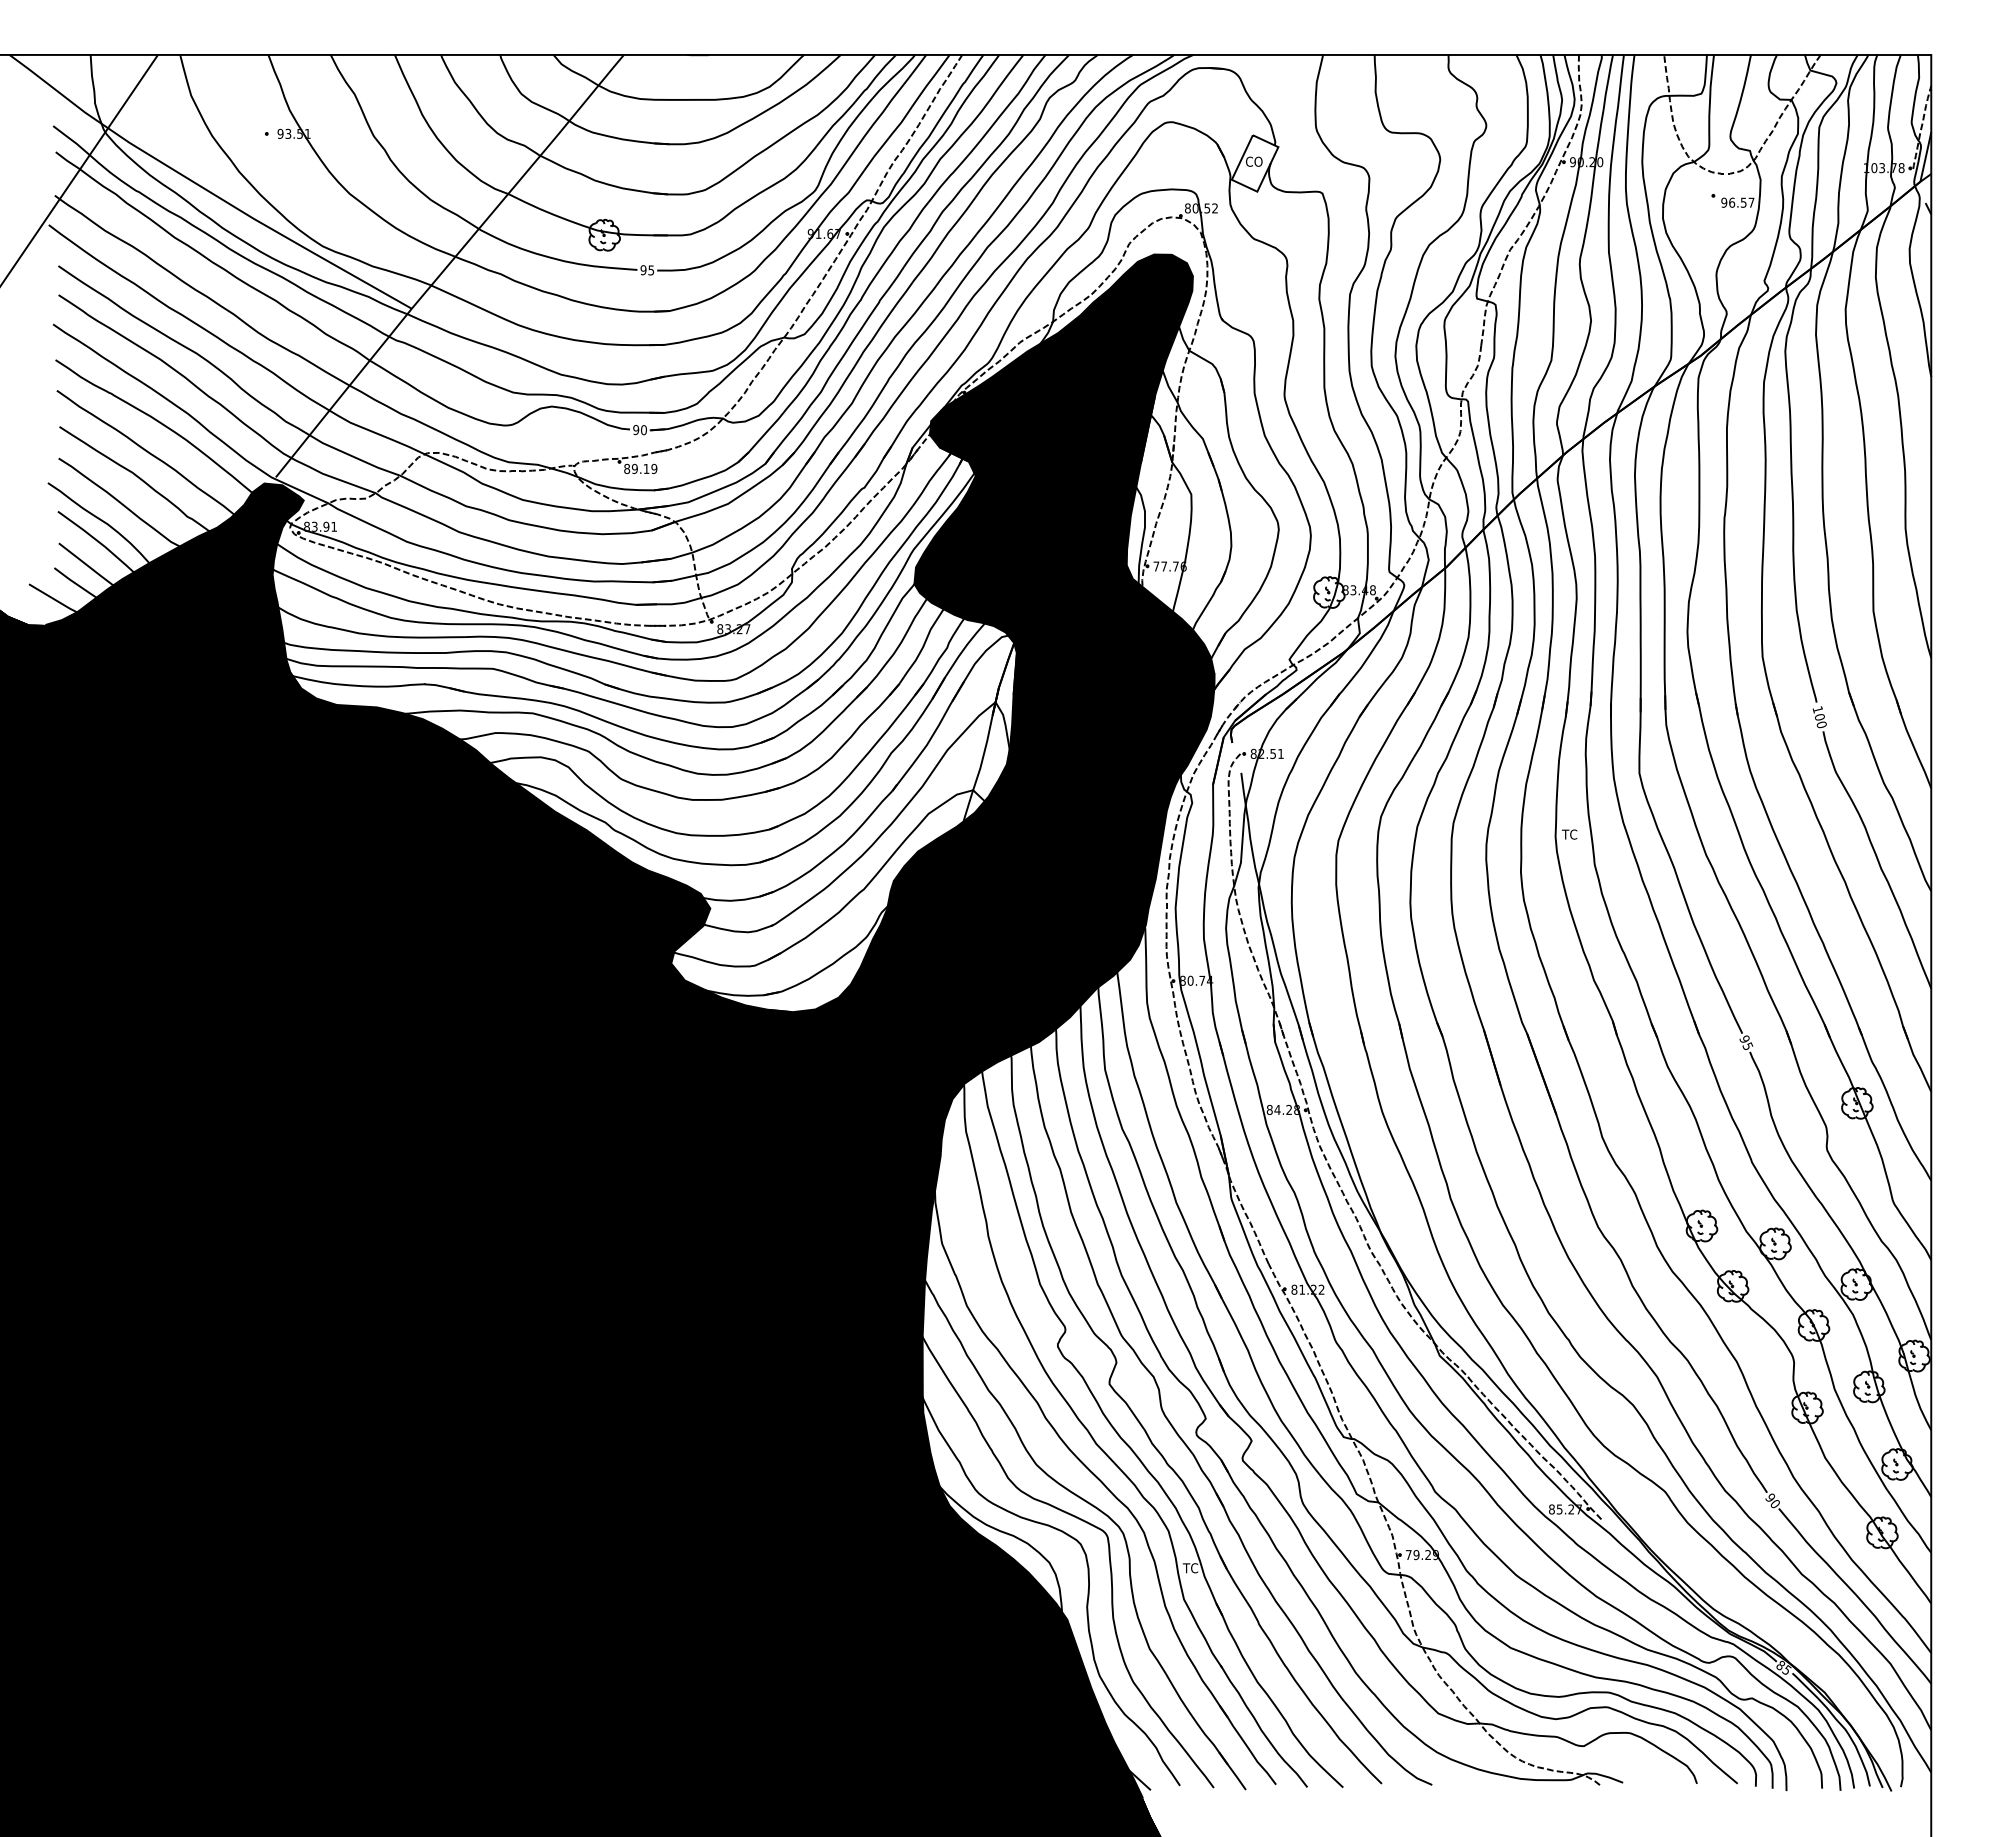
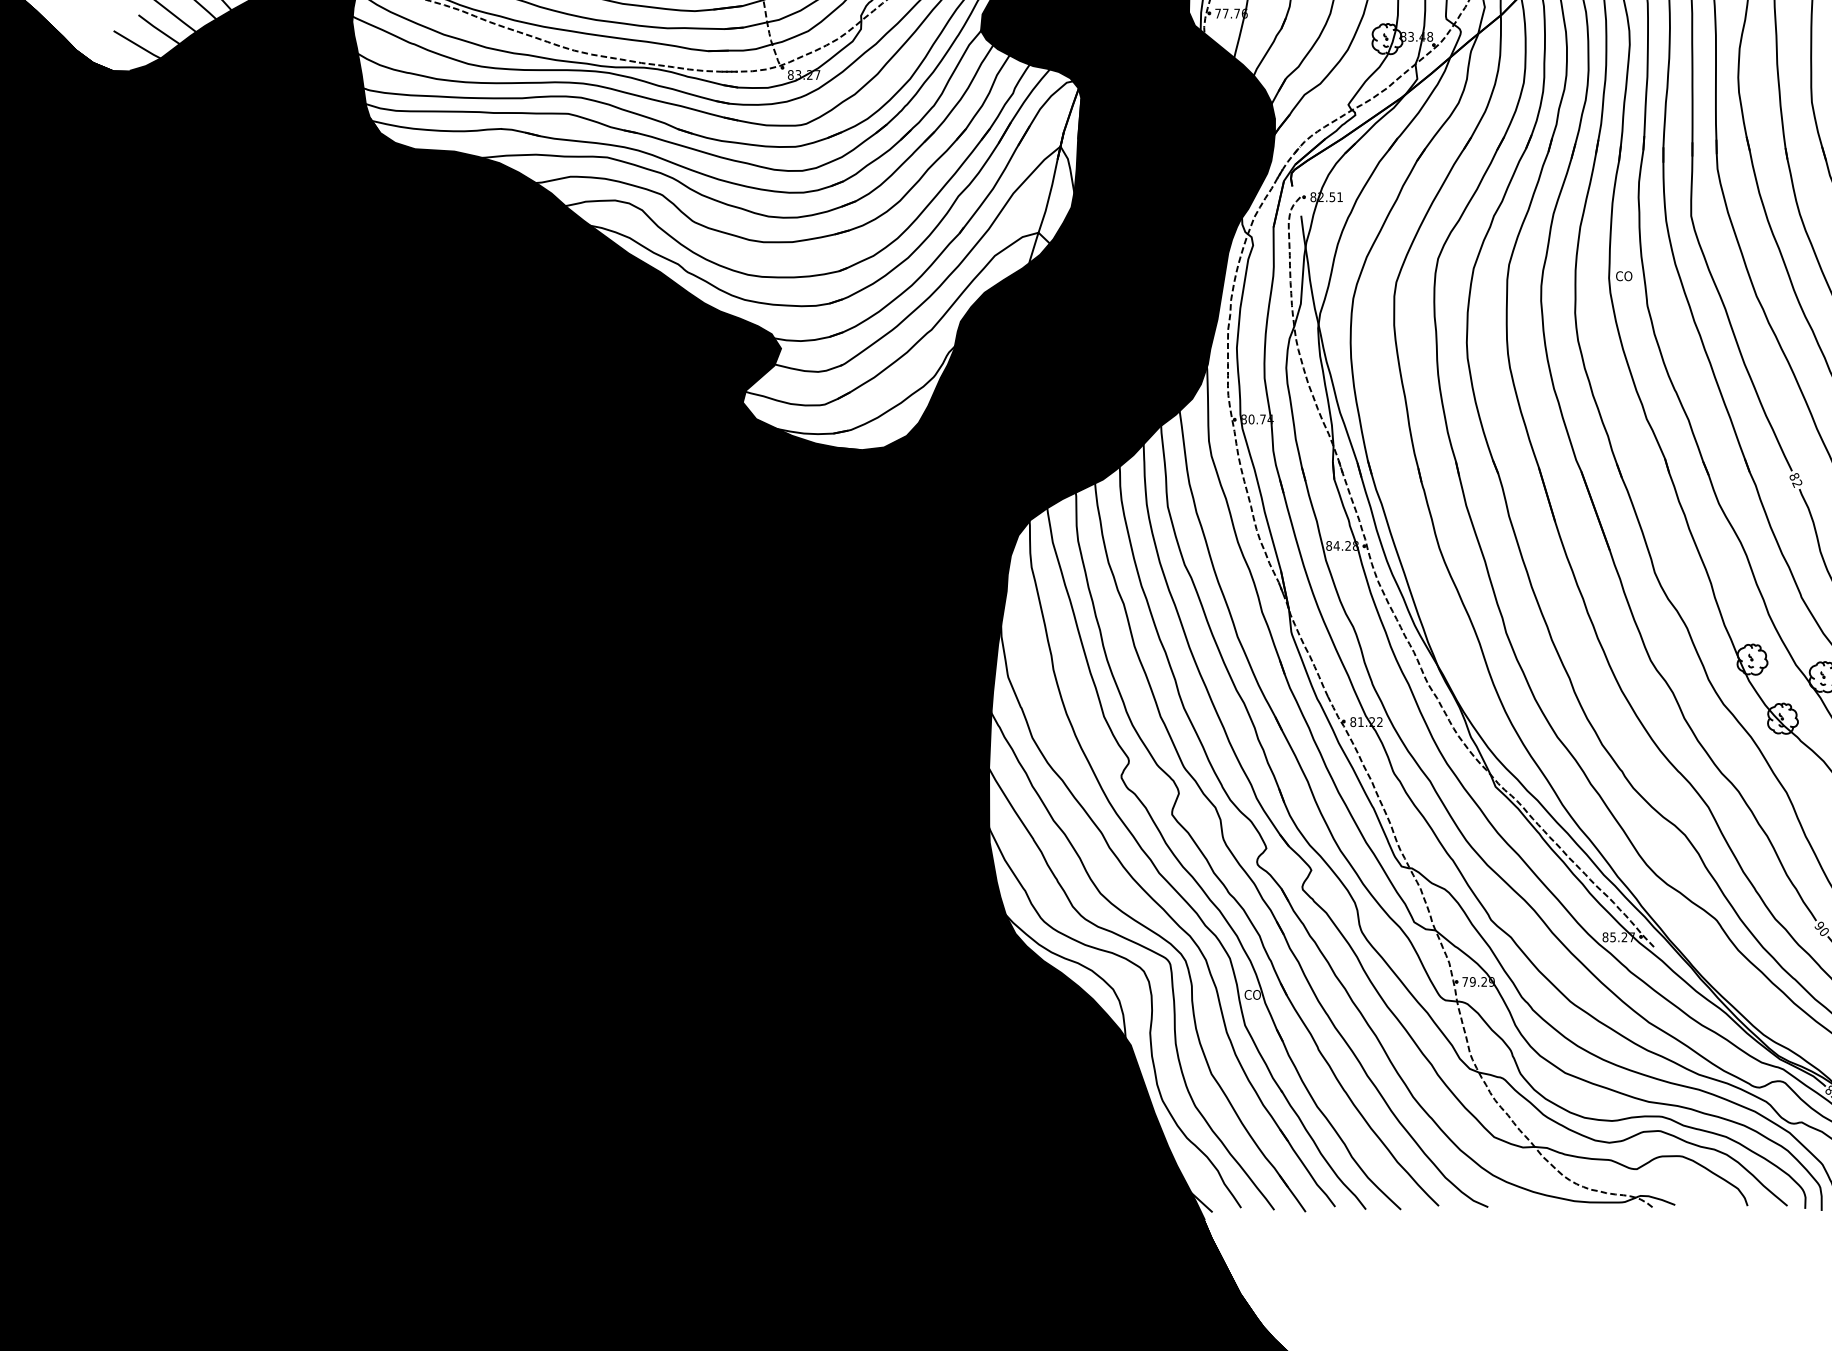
text: (1570, 834) -> (1623, 276), TC -> CO
text: (1746, 1042) -> (1796, 479), 95 -> 82
text: (1191, 1568) -> (1252, 995), TC -> CO

